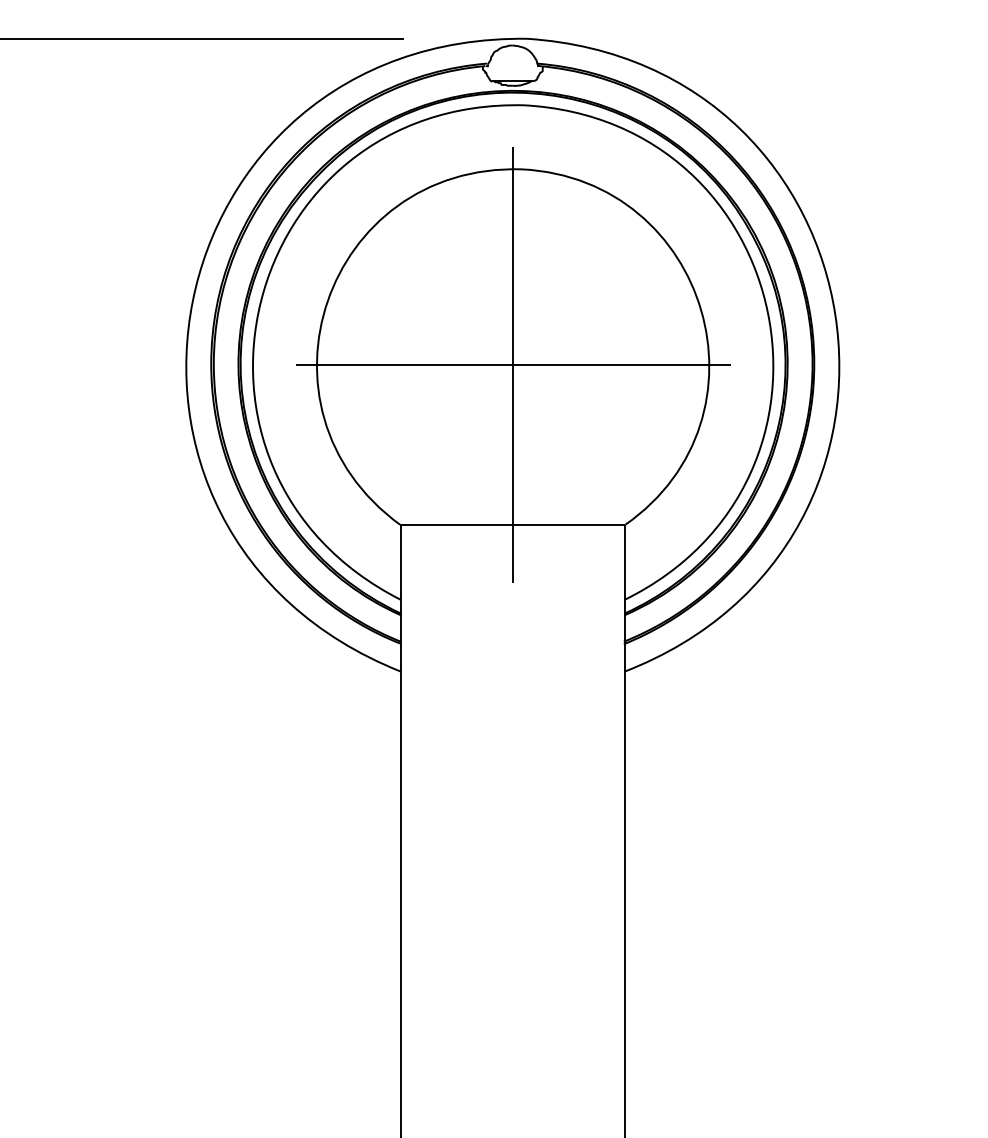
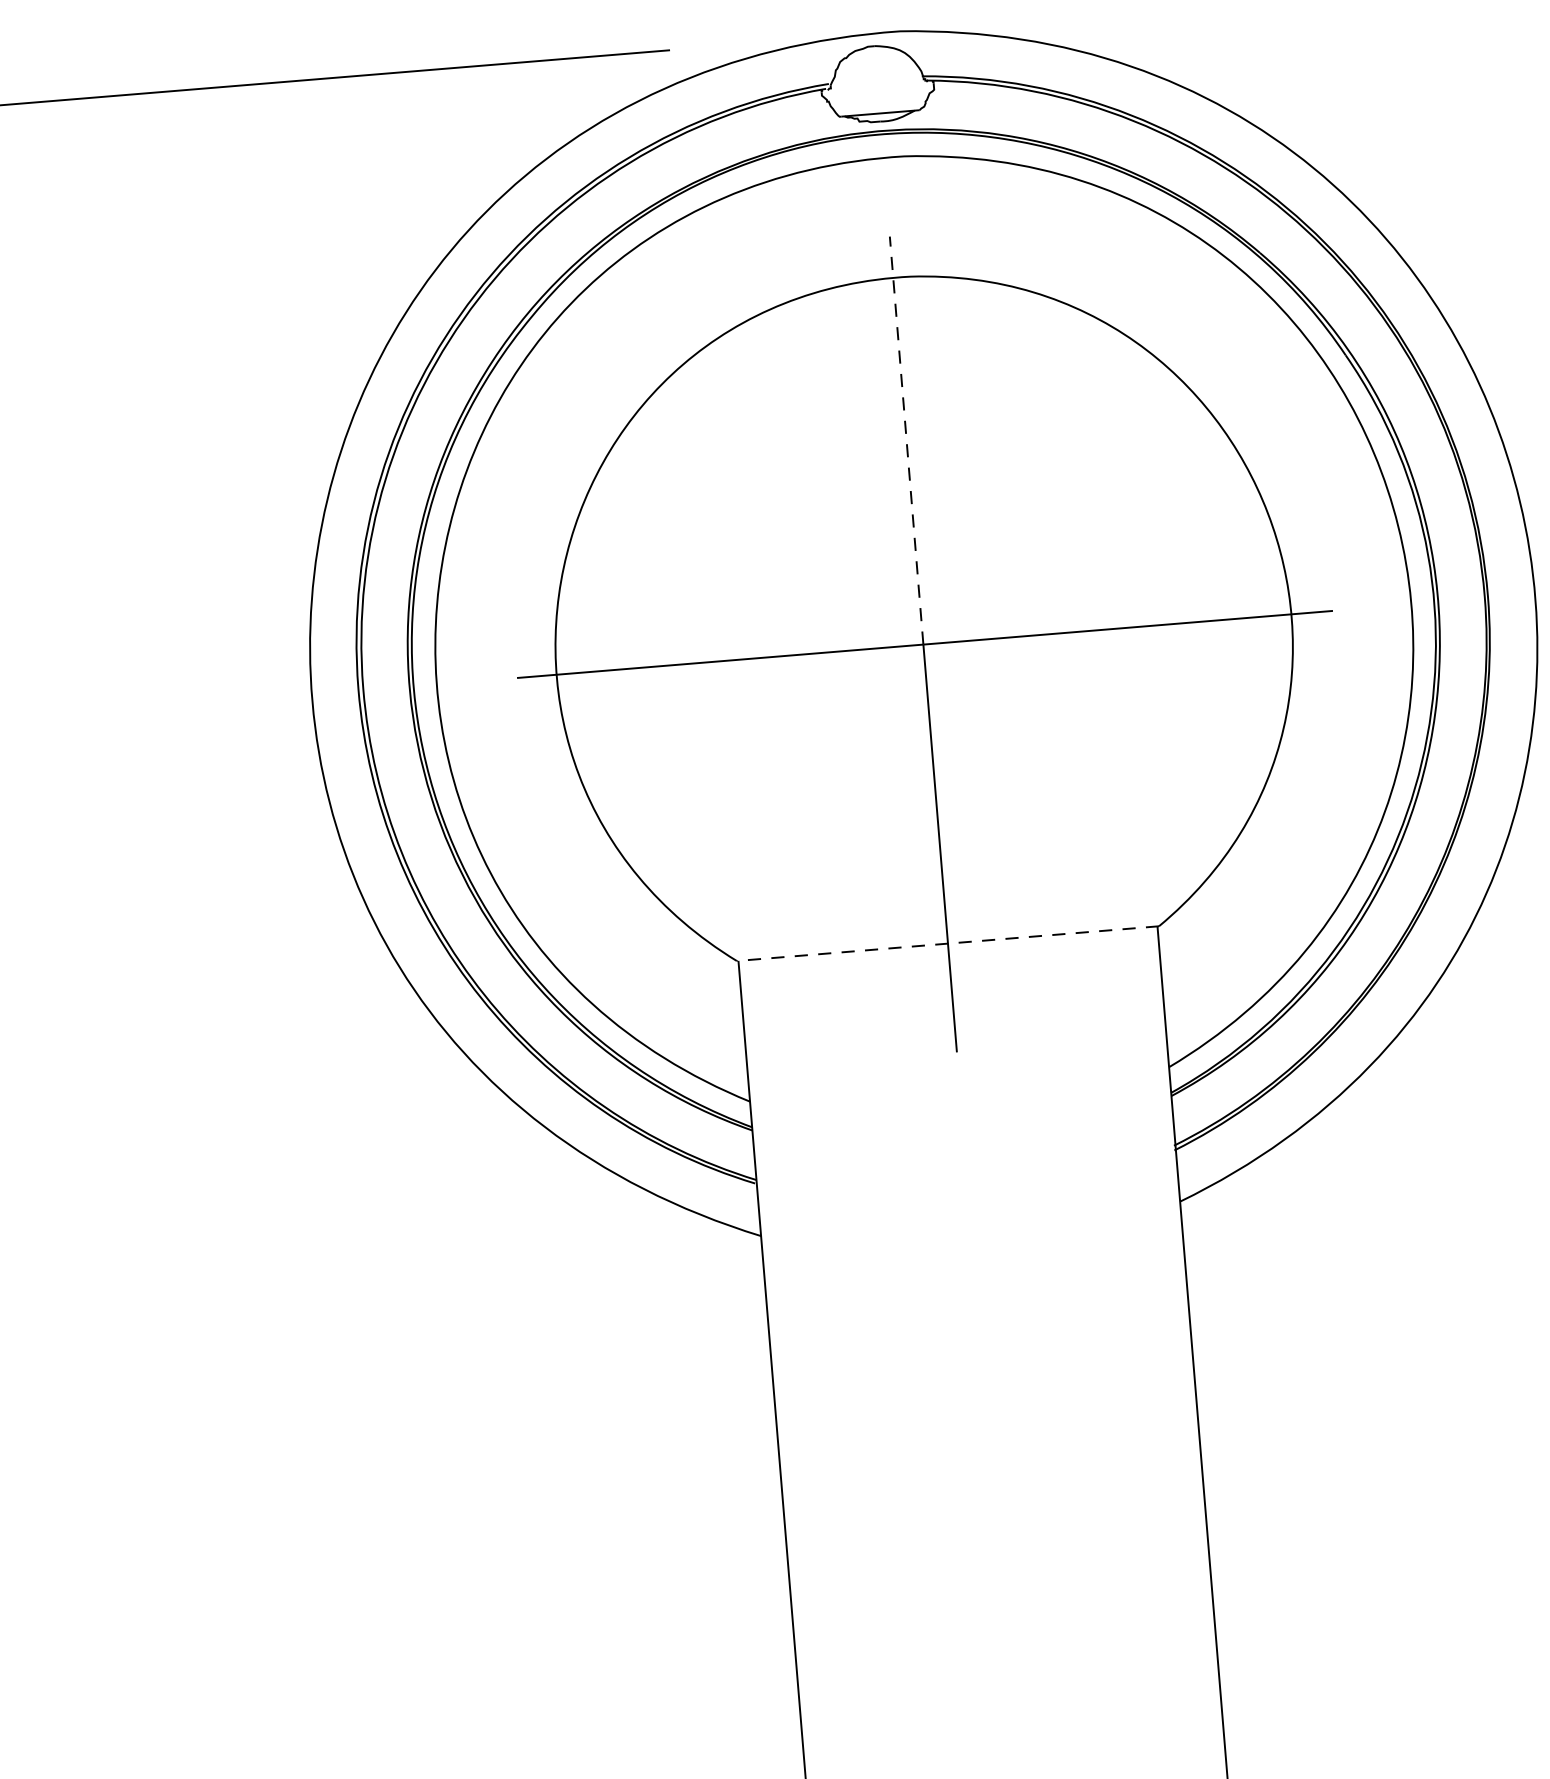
line: (512, 256) -> (906, 441), solid -> dashed
line: (512, 524) -> (947, 943), solid -> dashed

